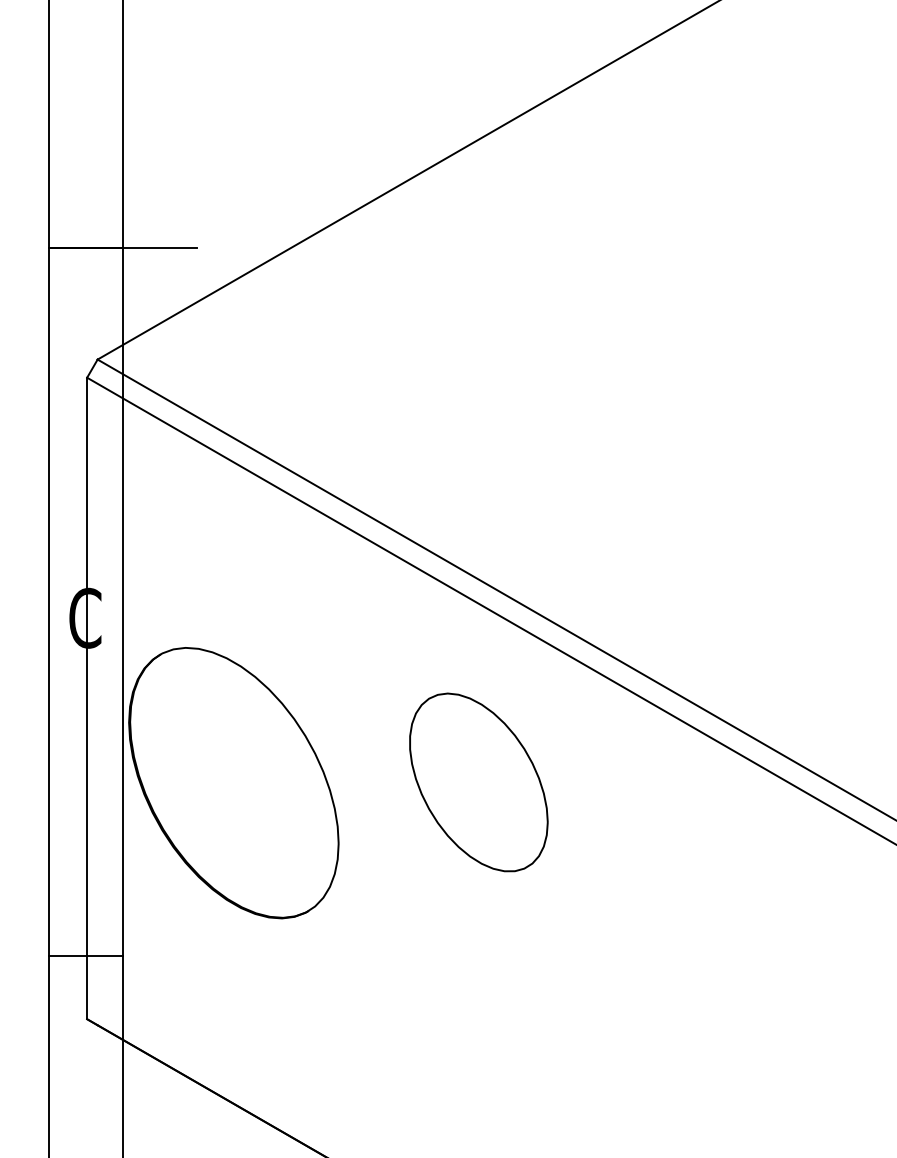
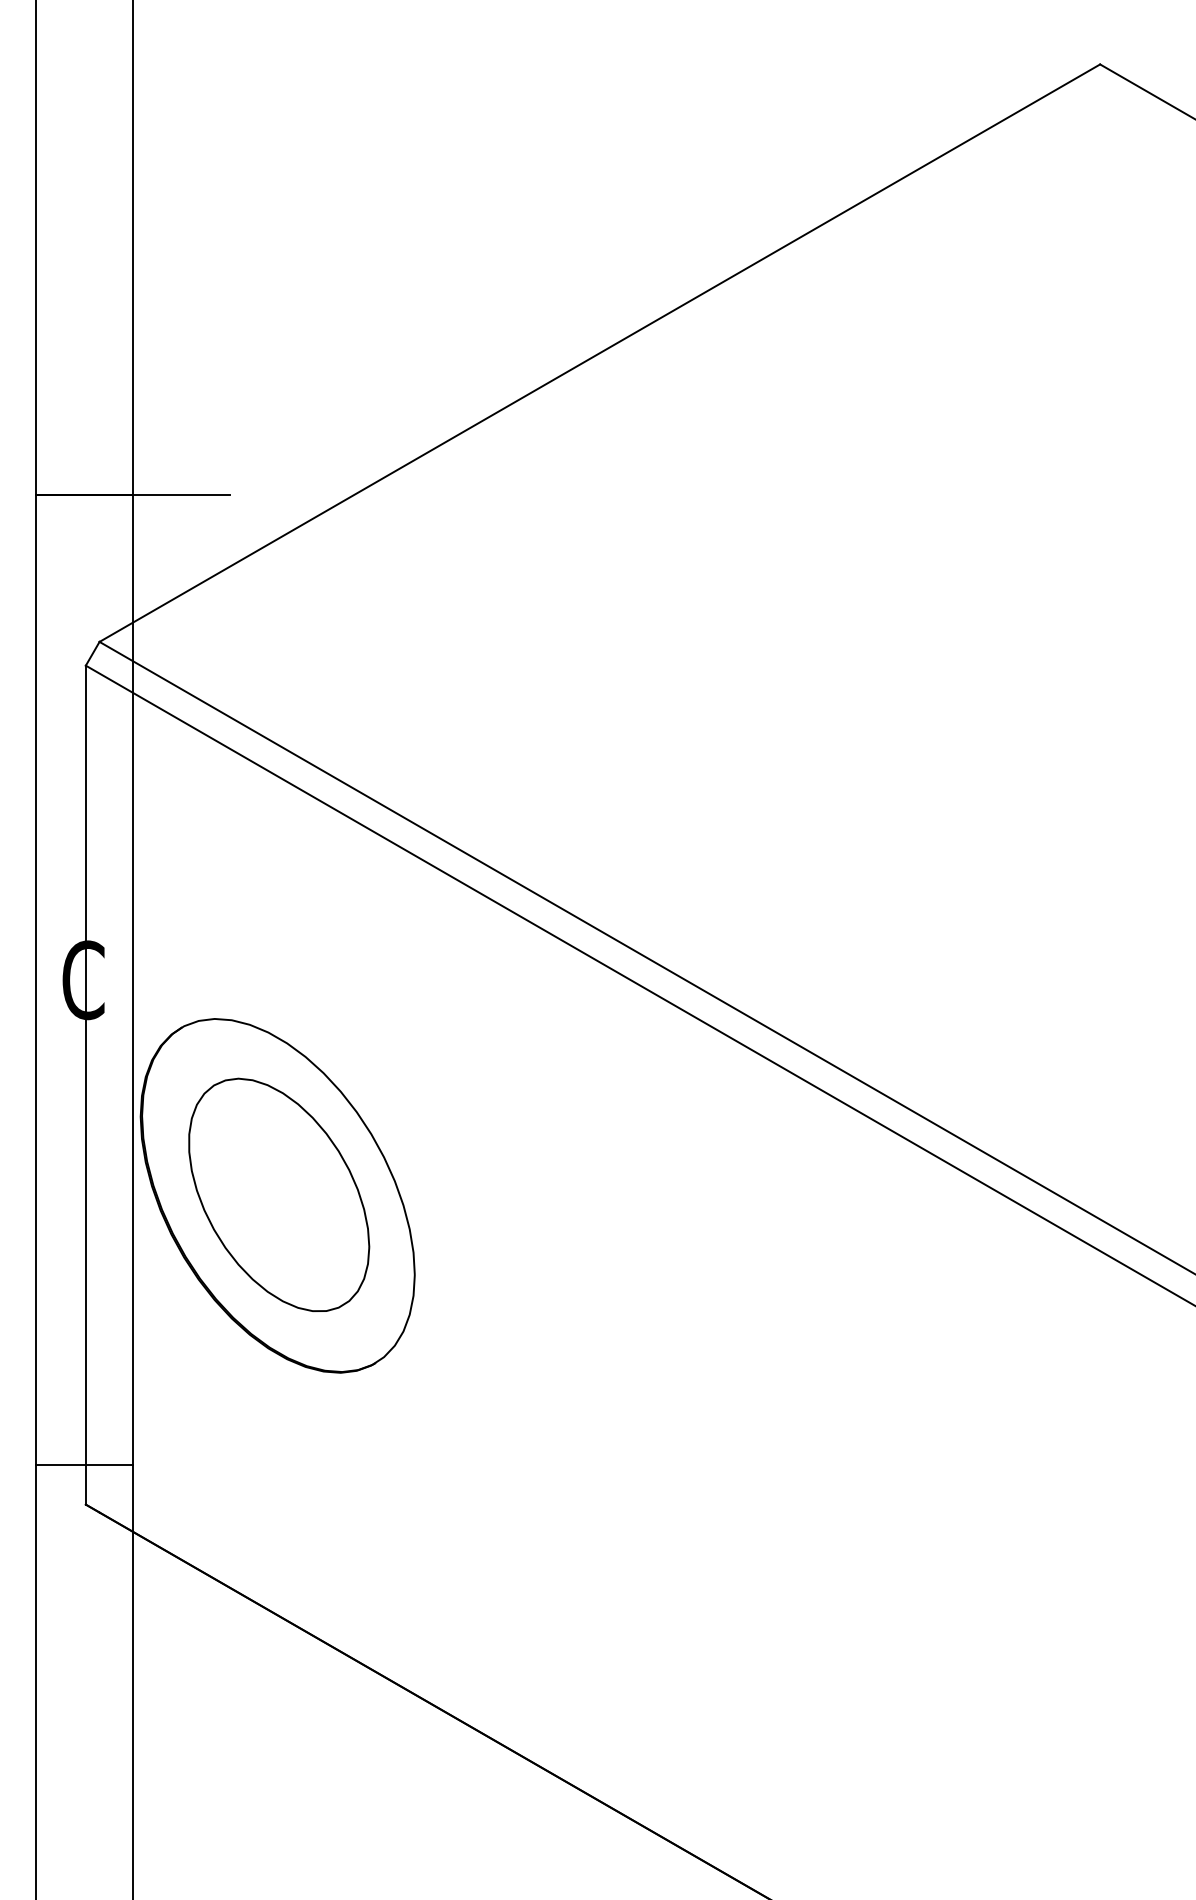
part: (479, 782) -> (279, 1194), moved
line: (85, 955) -> (83, 1464), moved

